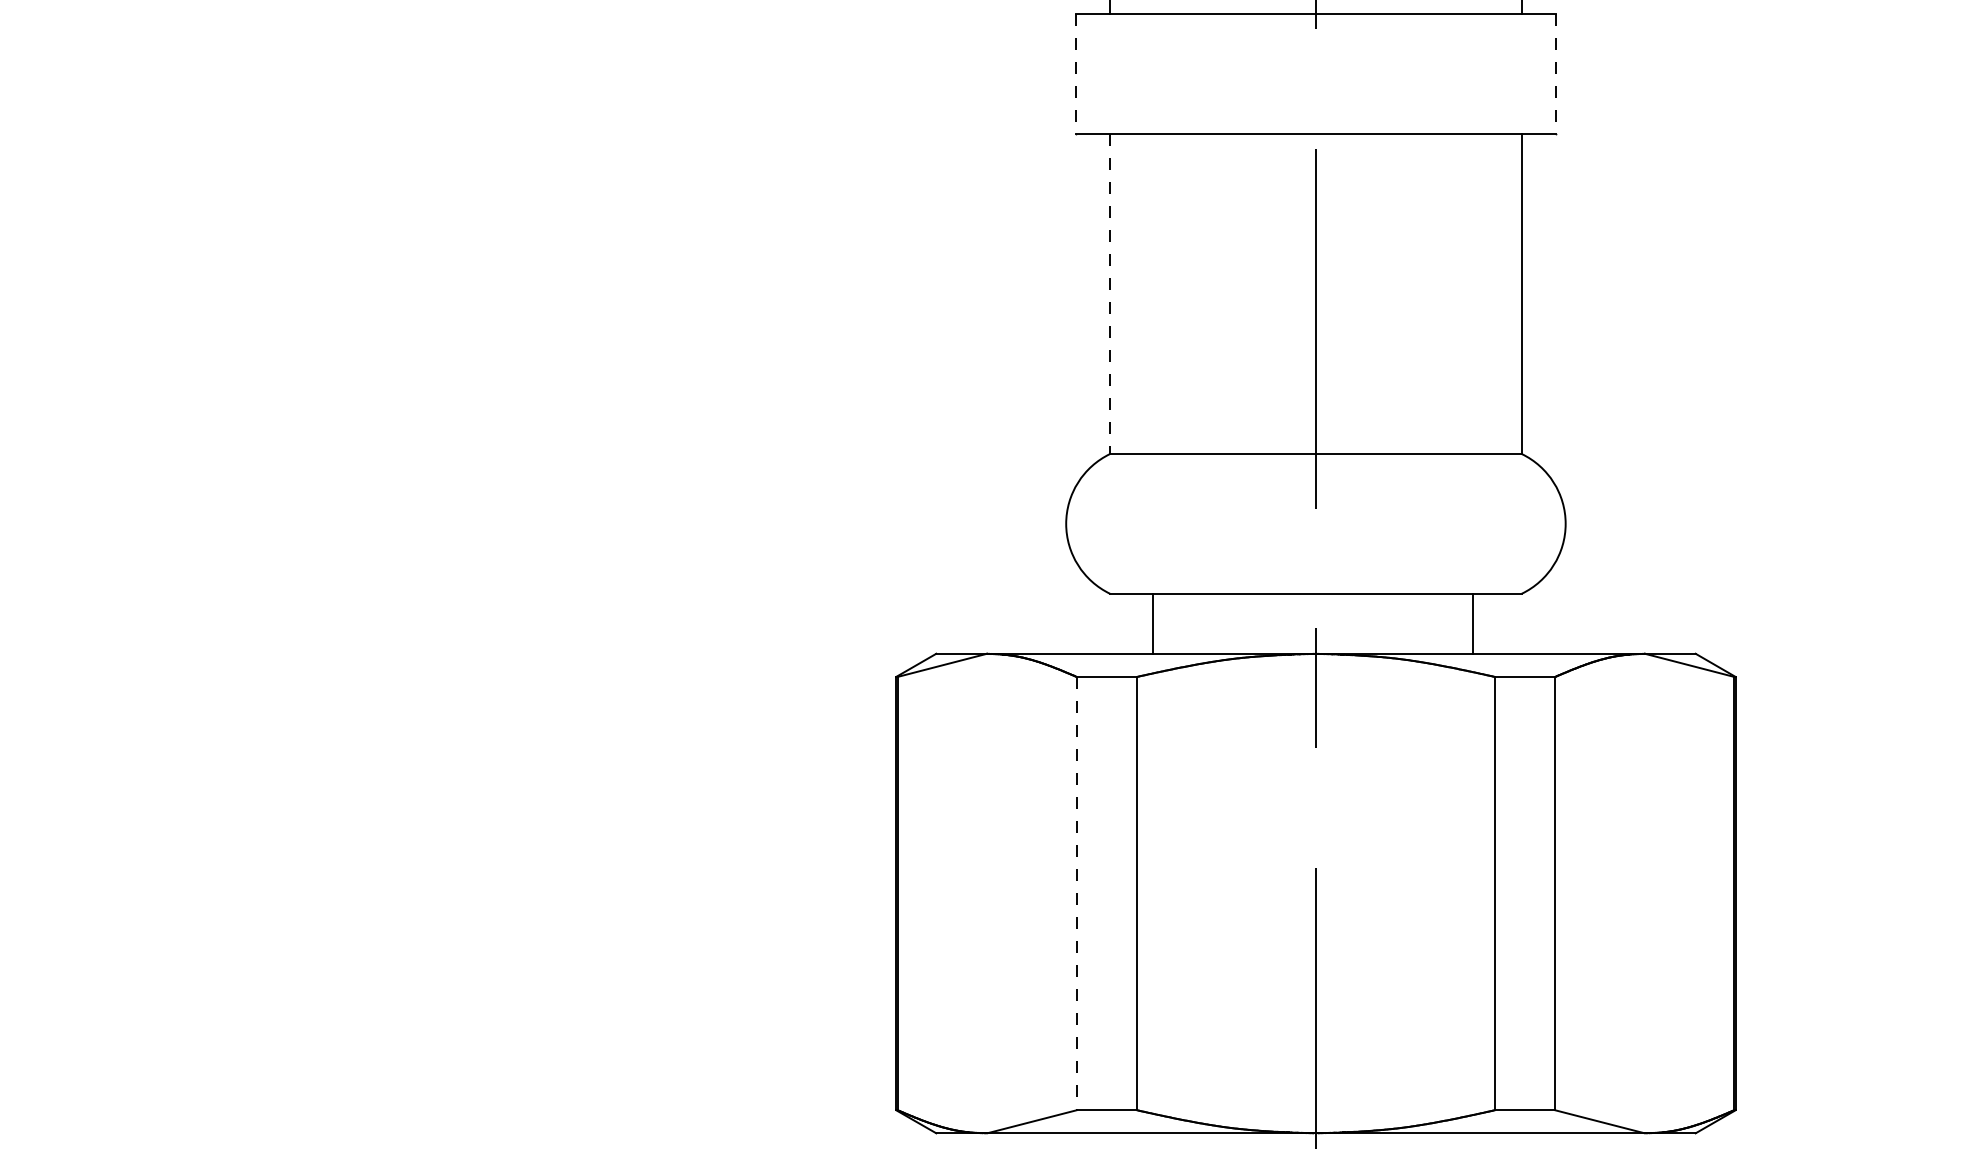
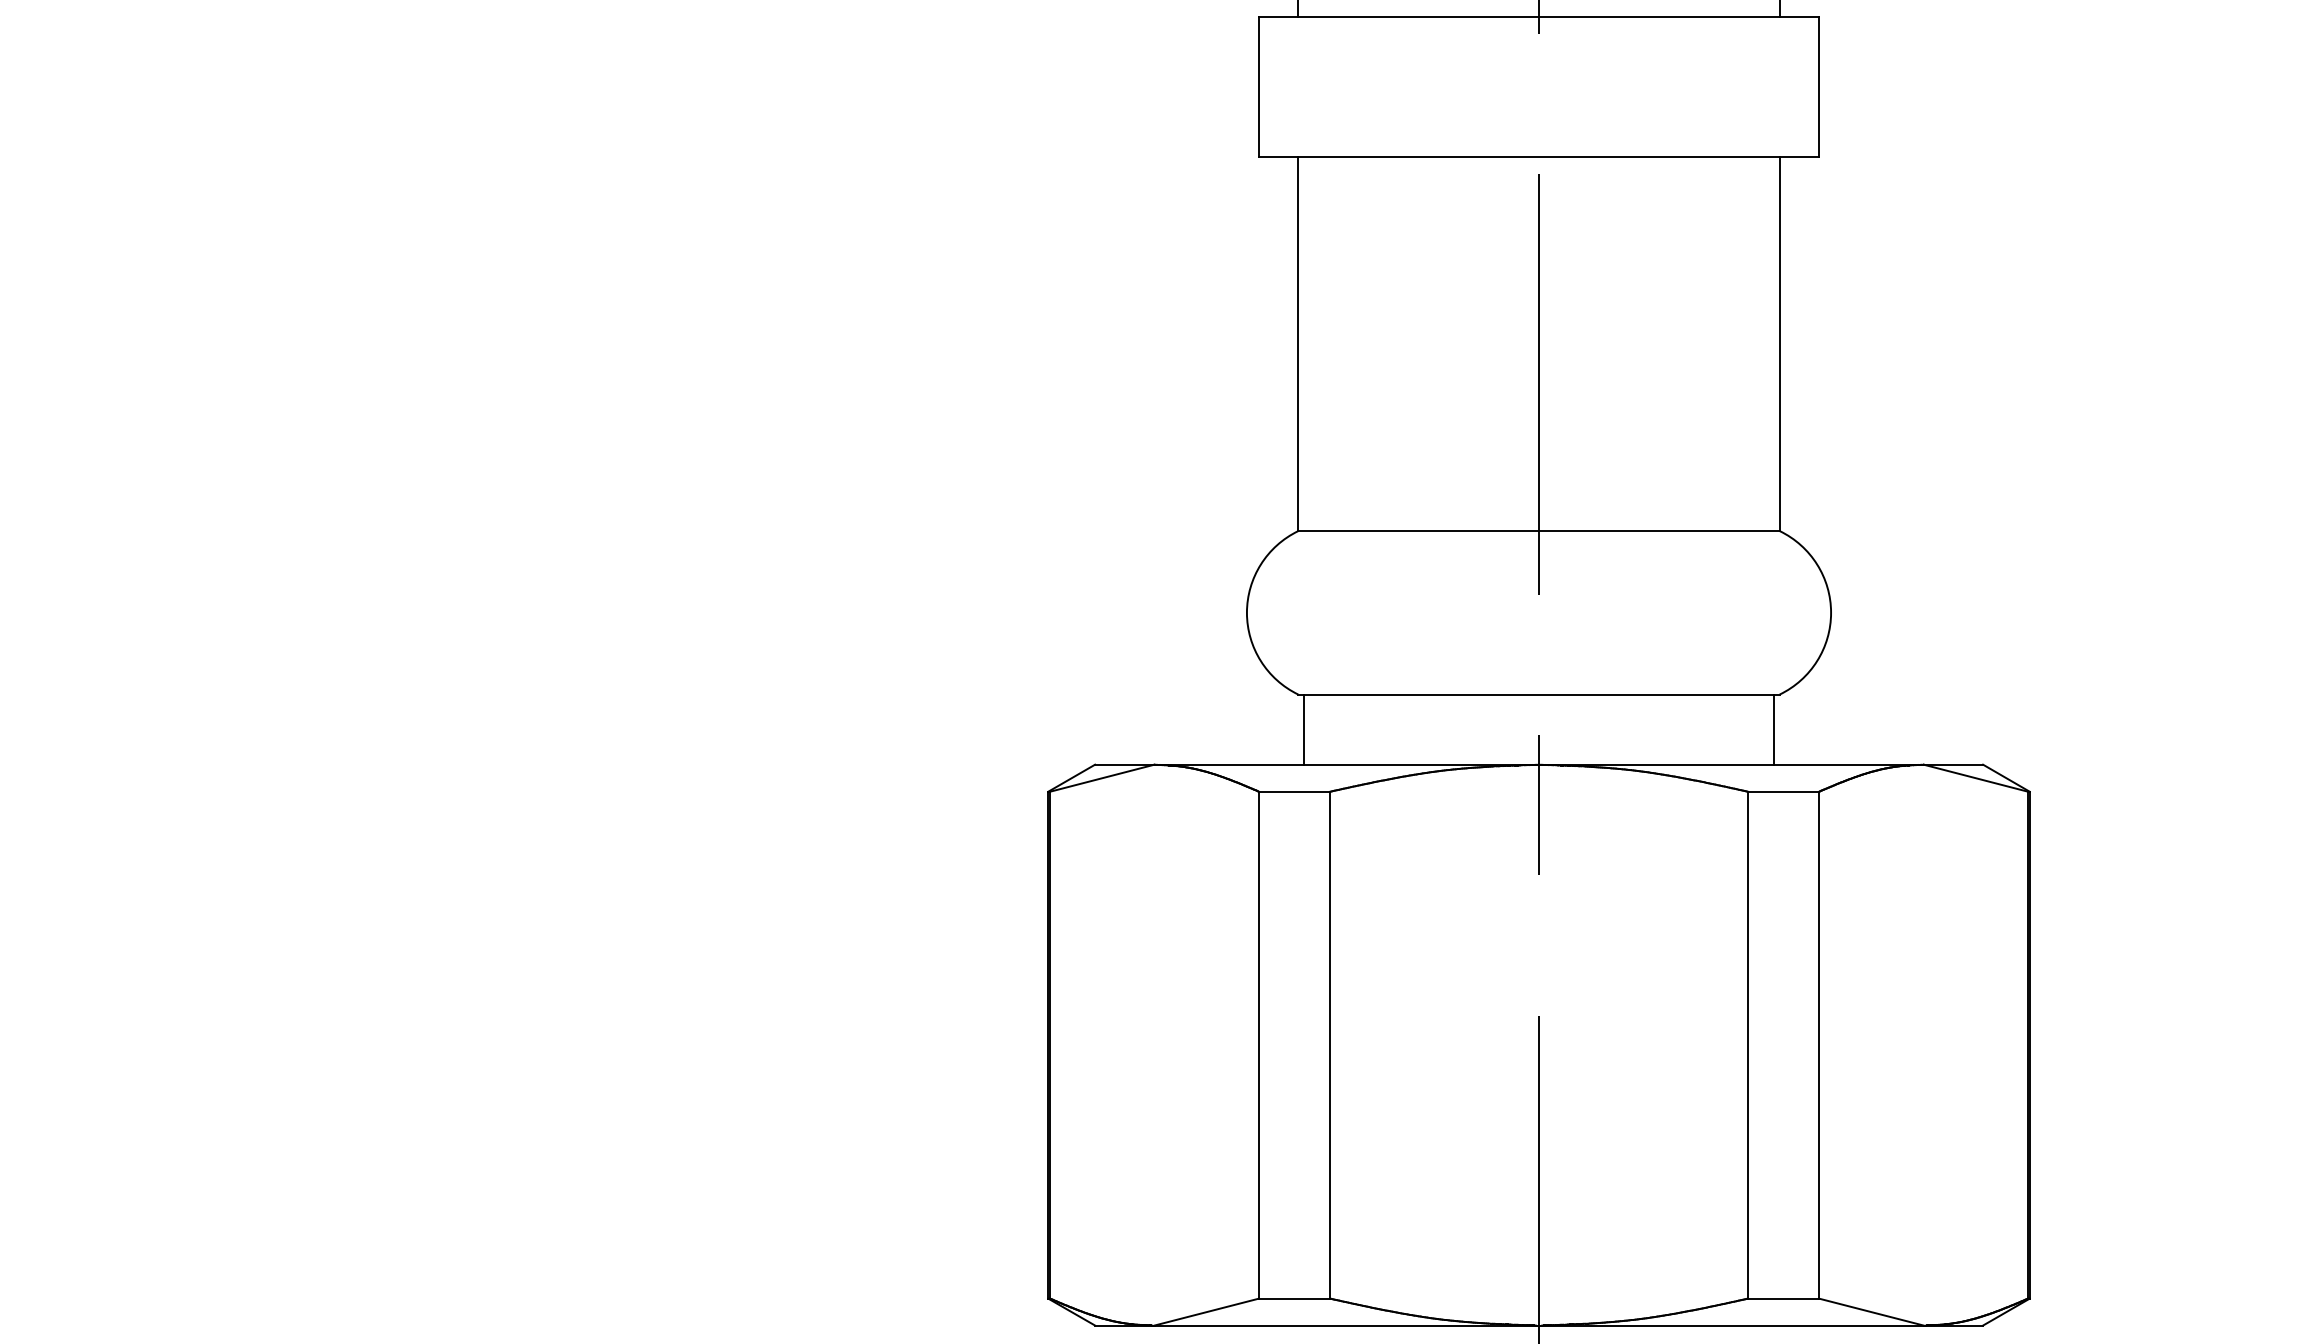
line: (1076, 74) -> (1259, 87), dashed -> solid
line: (1555, 74) -> (1819, 87), dashed -> solid
line: (1110, 294) -> (1298, 344), dashed -> solid
line: (1152, 623) -> (1303, 729), moved
line: (1473, 623) -> (1774, 729), moved
line: (1076, 893) -> (1259, 1045), dashed -> solid

